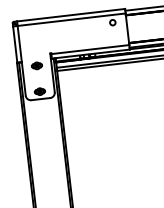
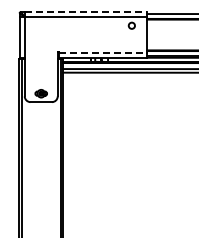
line: (71, 14) -> (86, 11), solid -> dashed
line: (90, 49) -> (103, 53), solid -> dashed
part: (36, 66) -> (40, 64), removed

